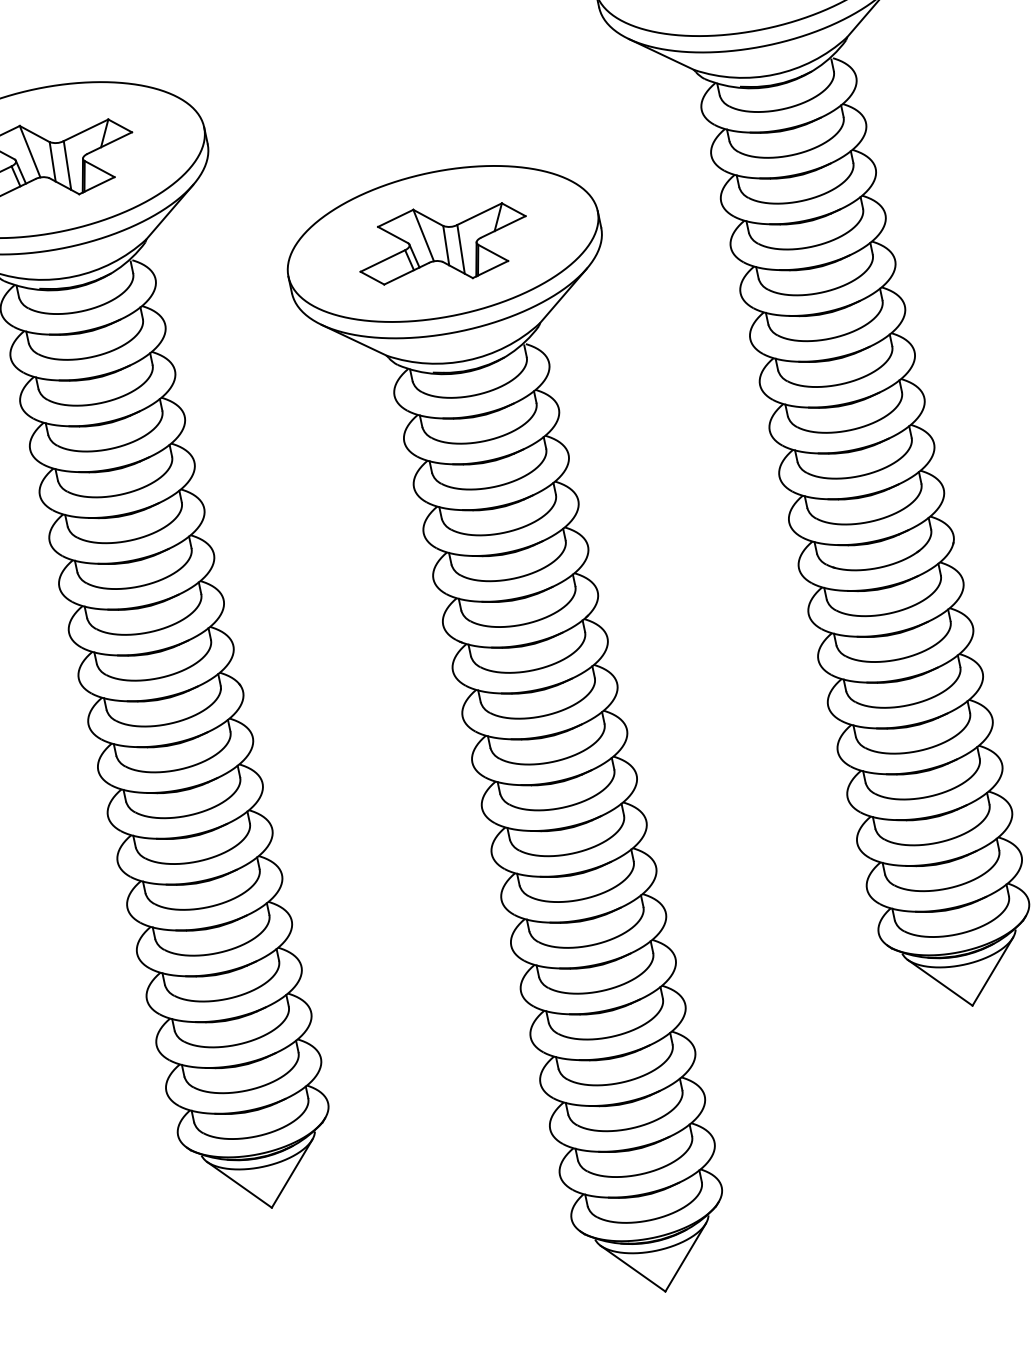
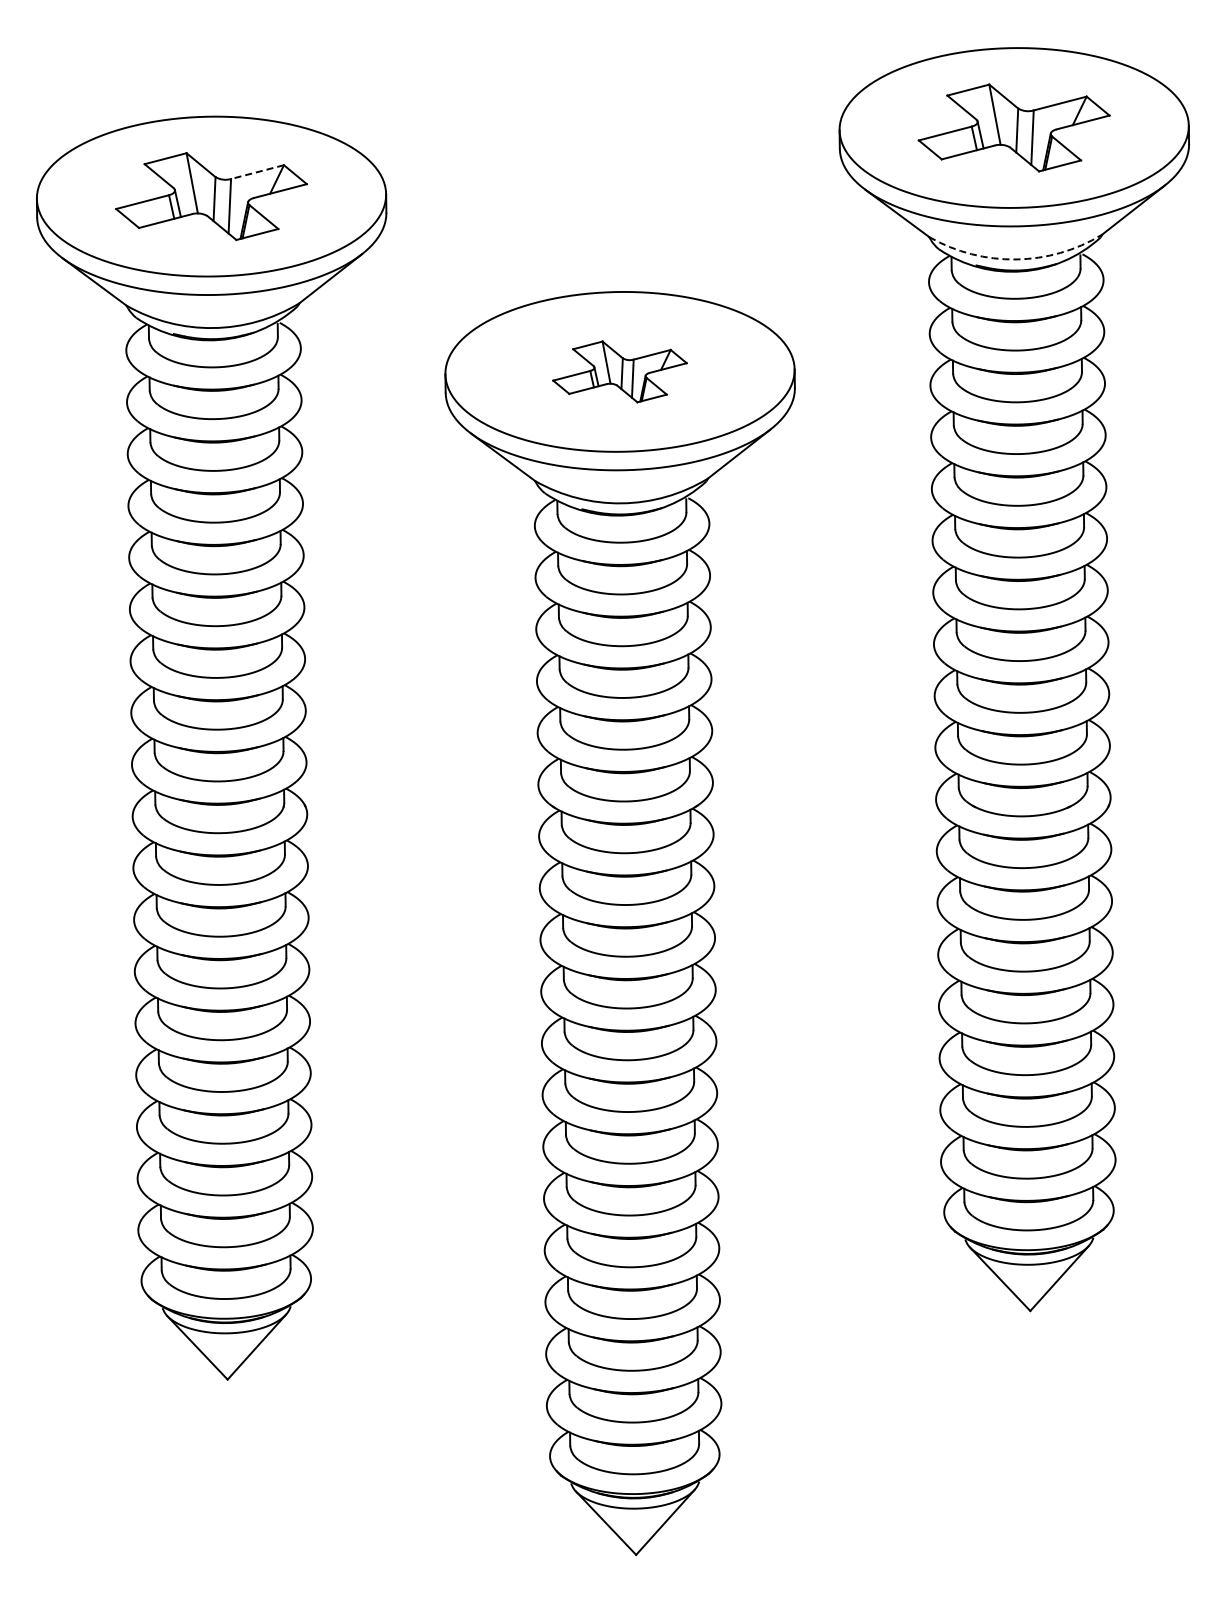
arc: (774, 74) -> (1015, 259), solid -> dashed
line: (86, 130) -> (257, 172), solid -> dashed
part: (442, 243) -> (619, 371), size x0.7

